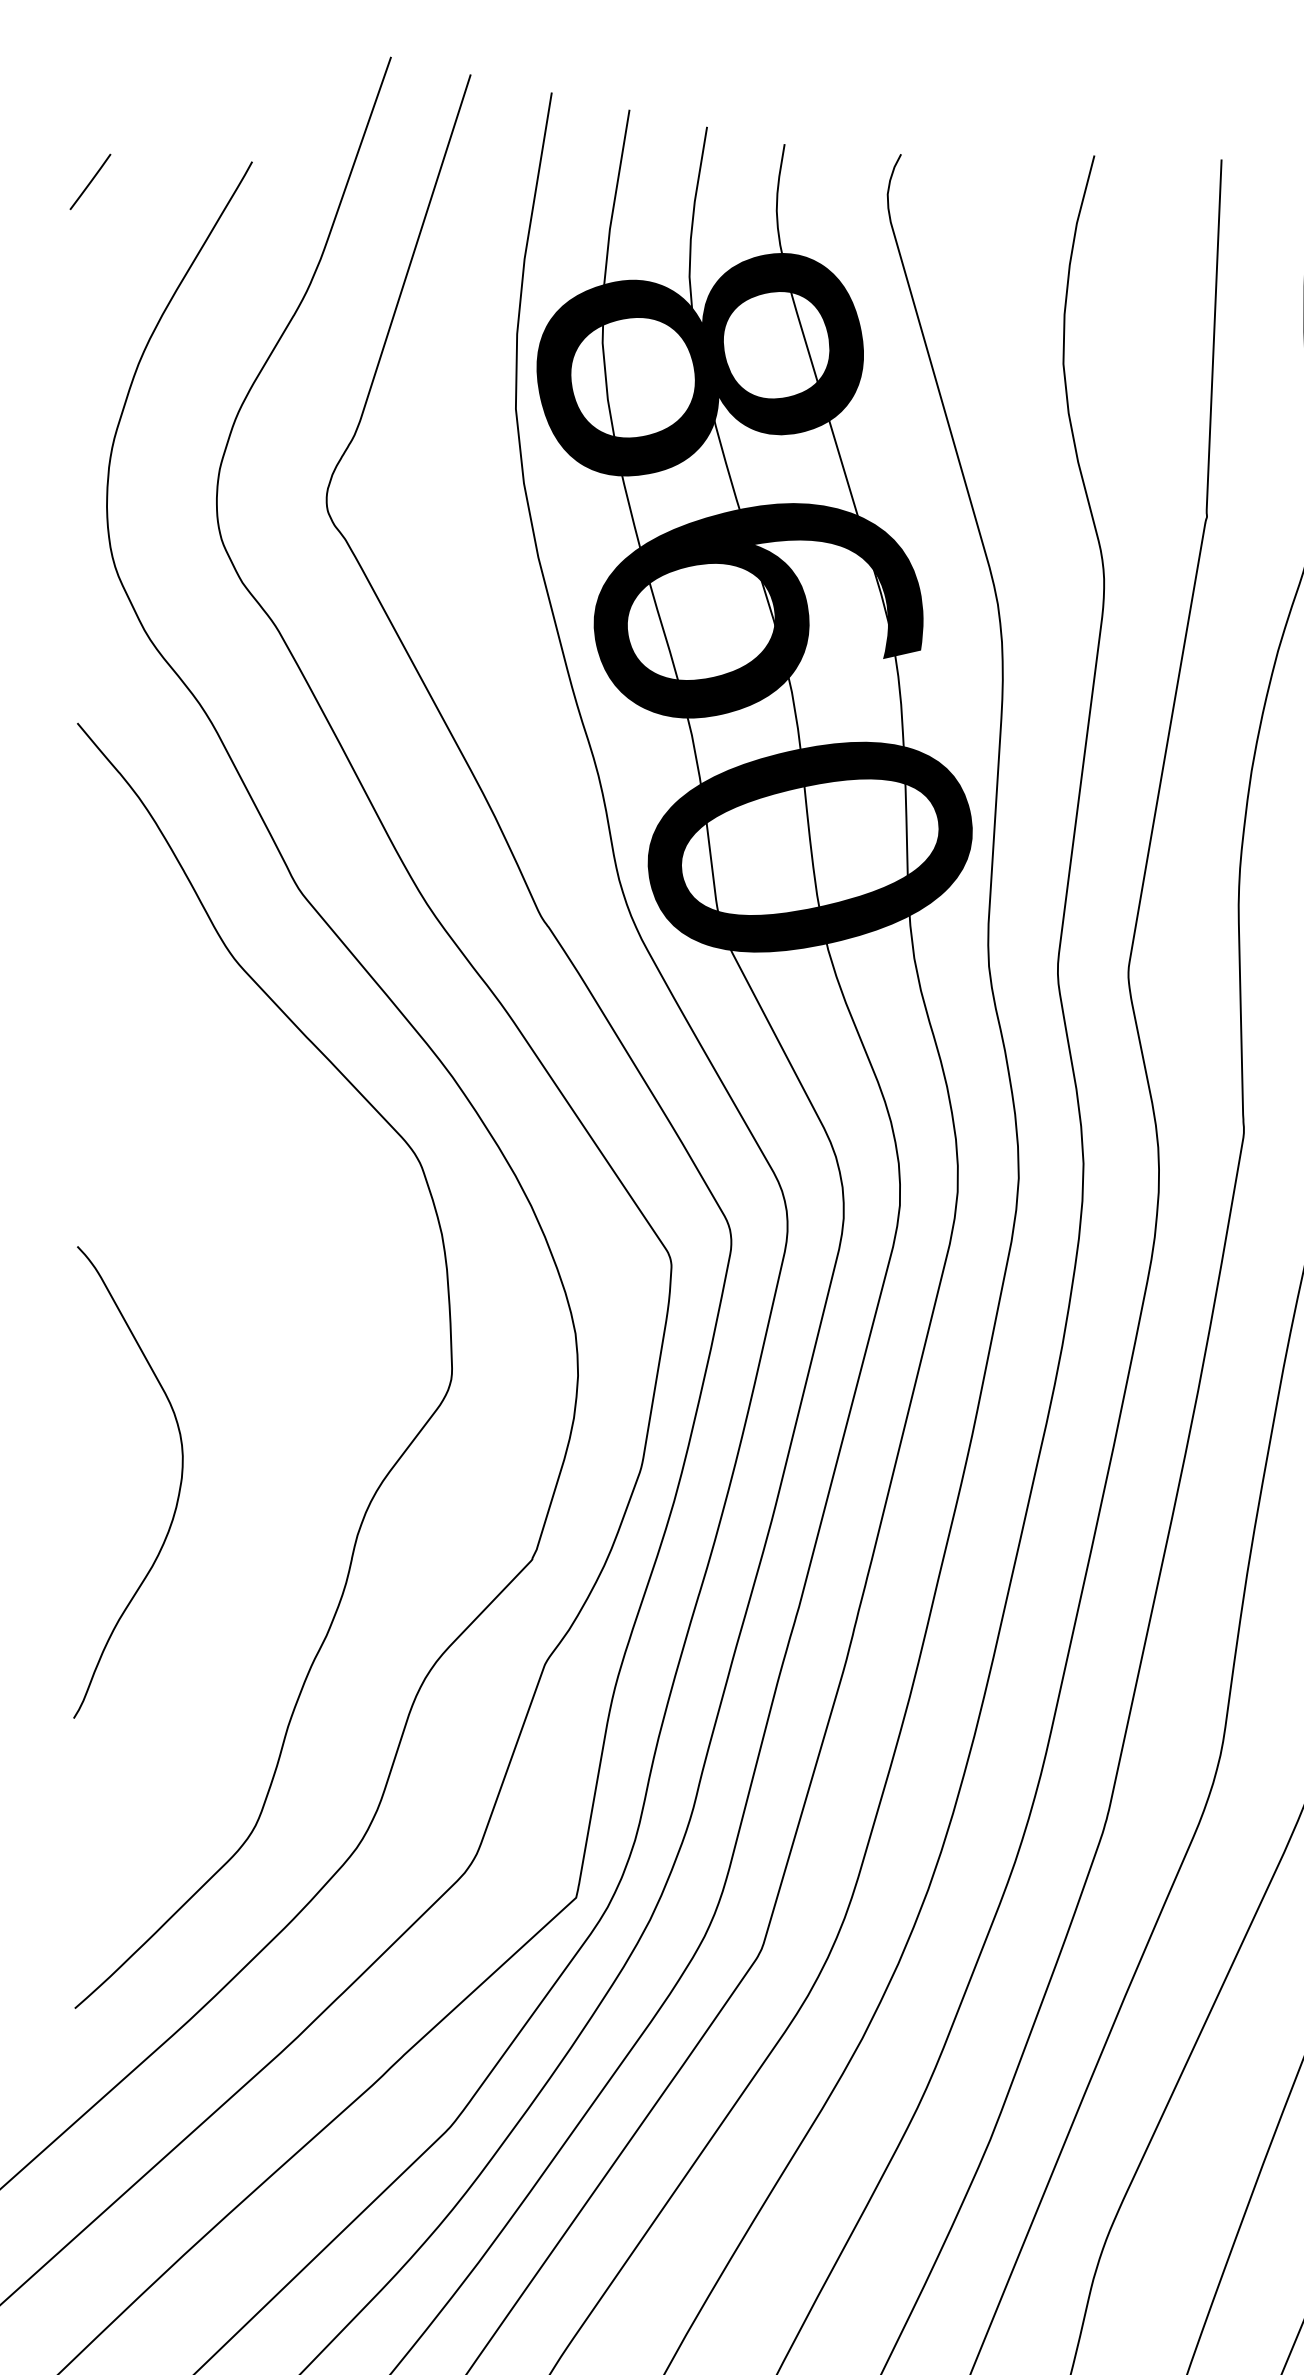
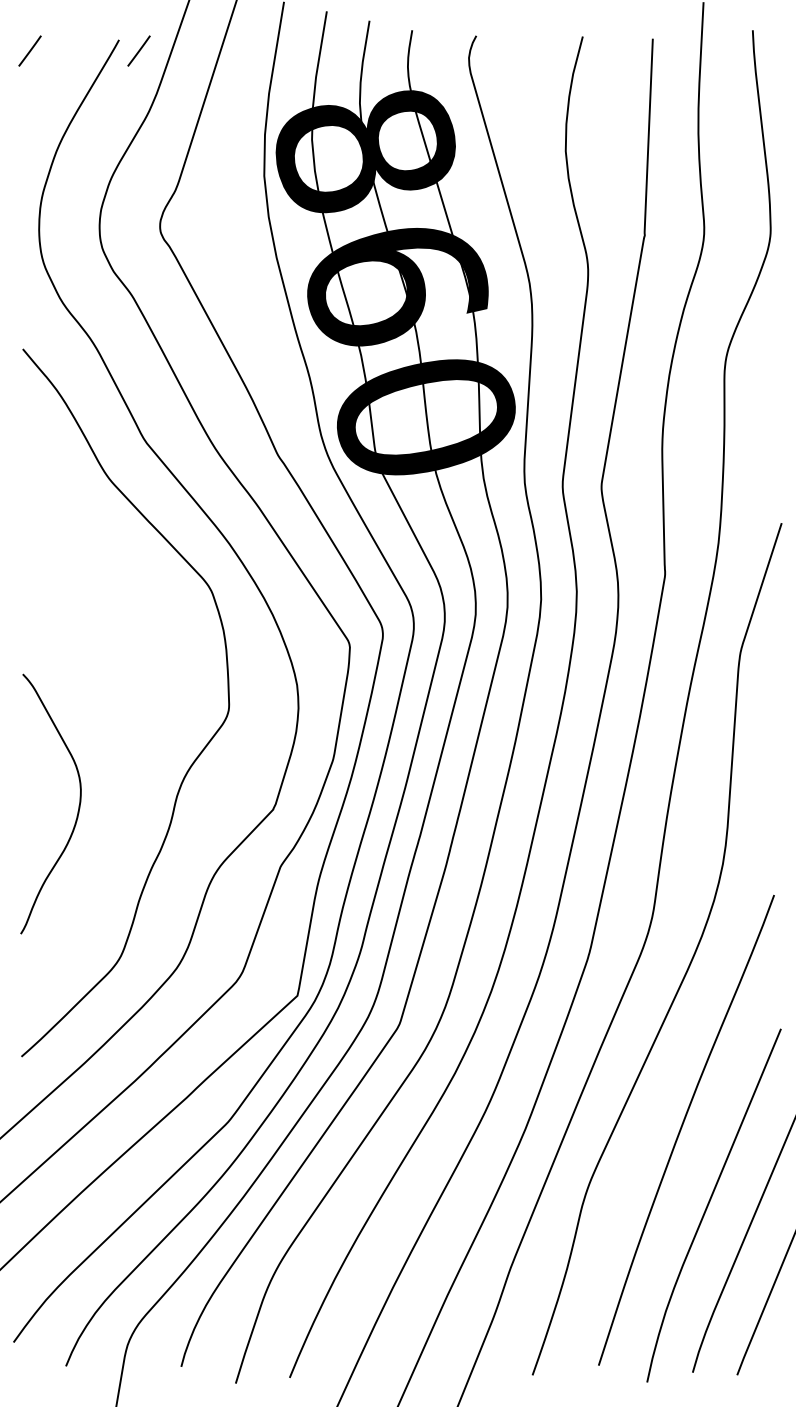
line: (287, 180) -> (138, 50), added
curve: (178, 1484) -> (78, 805), moved

